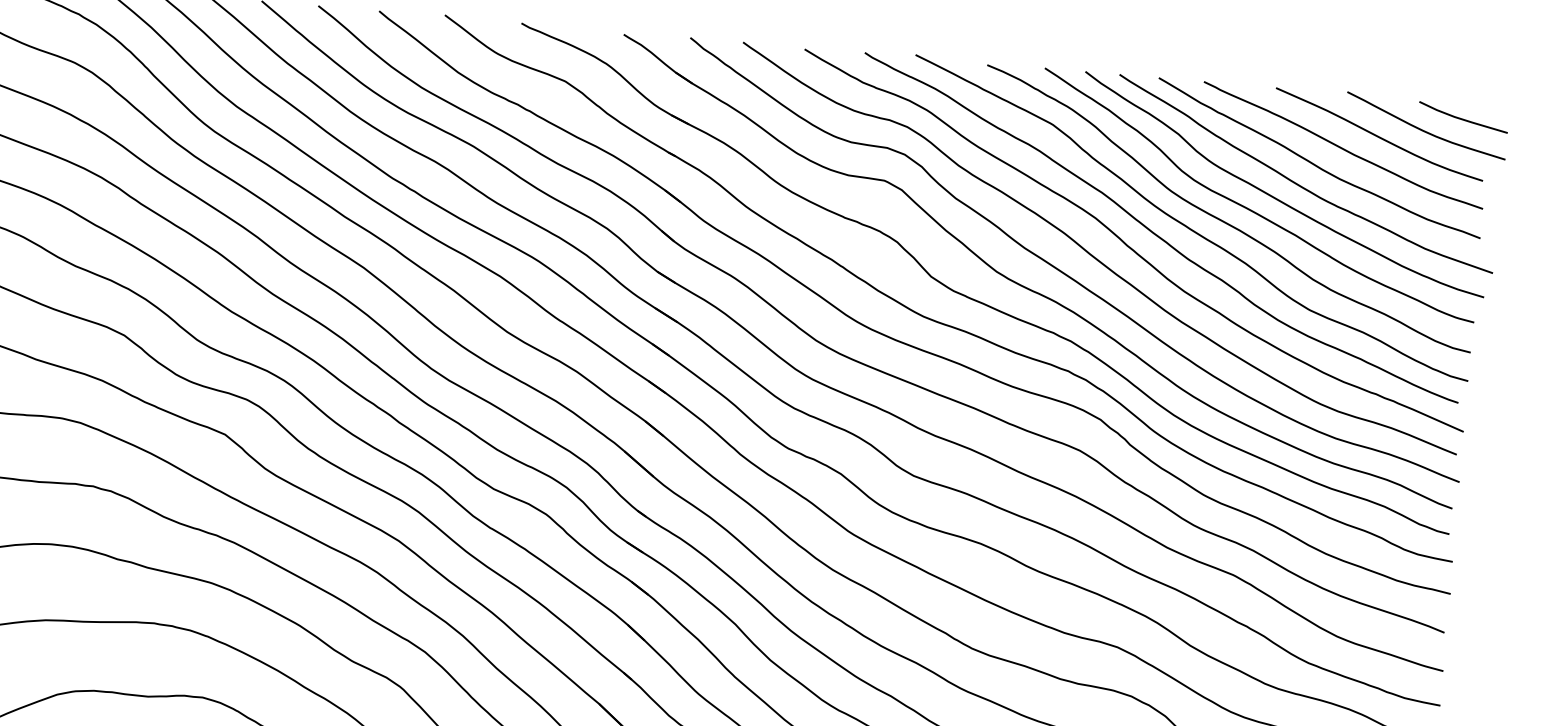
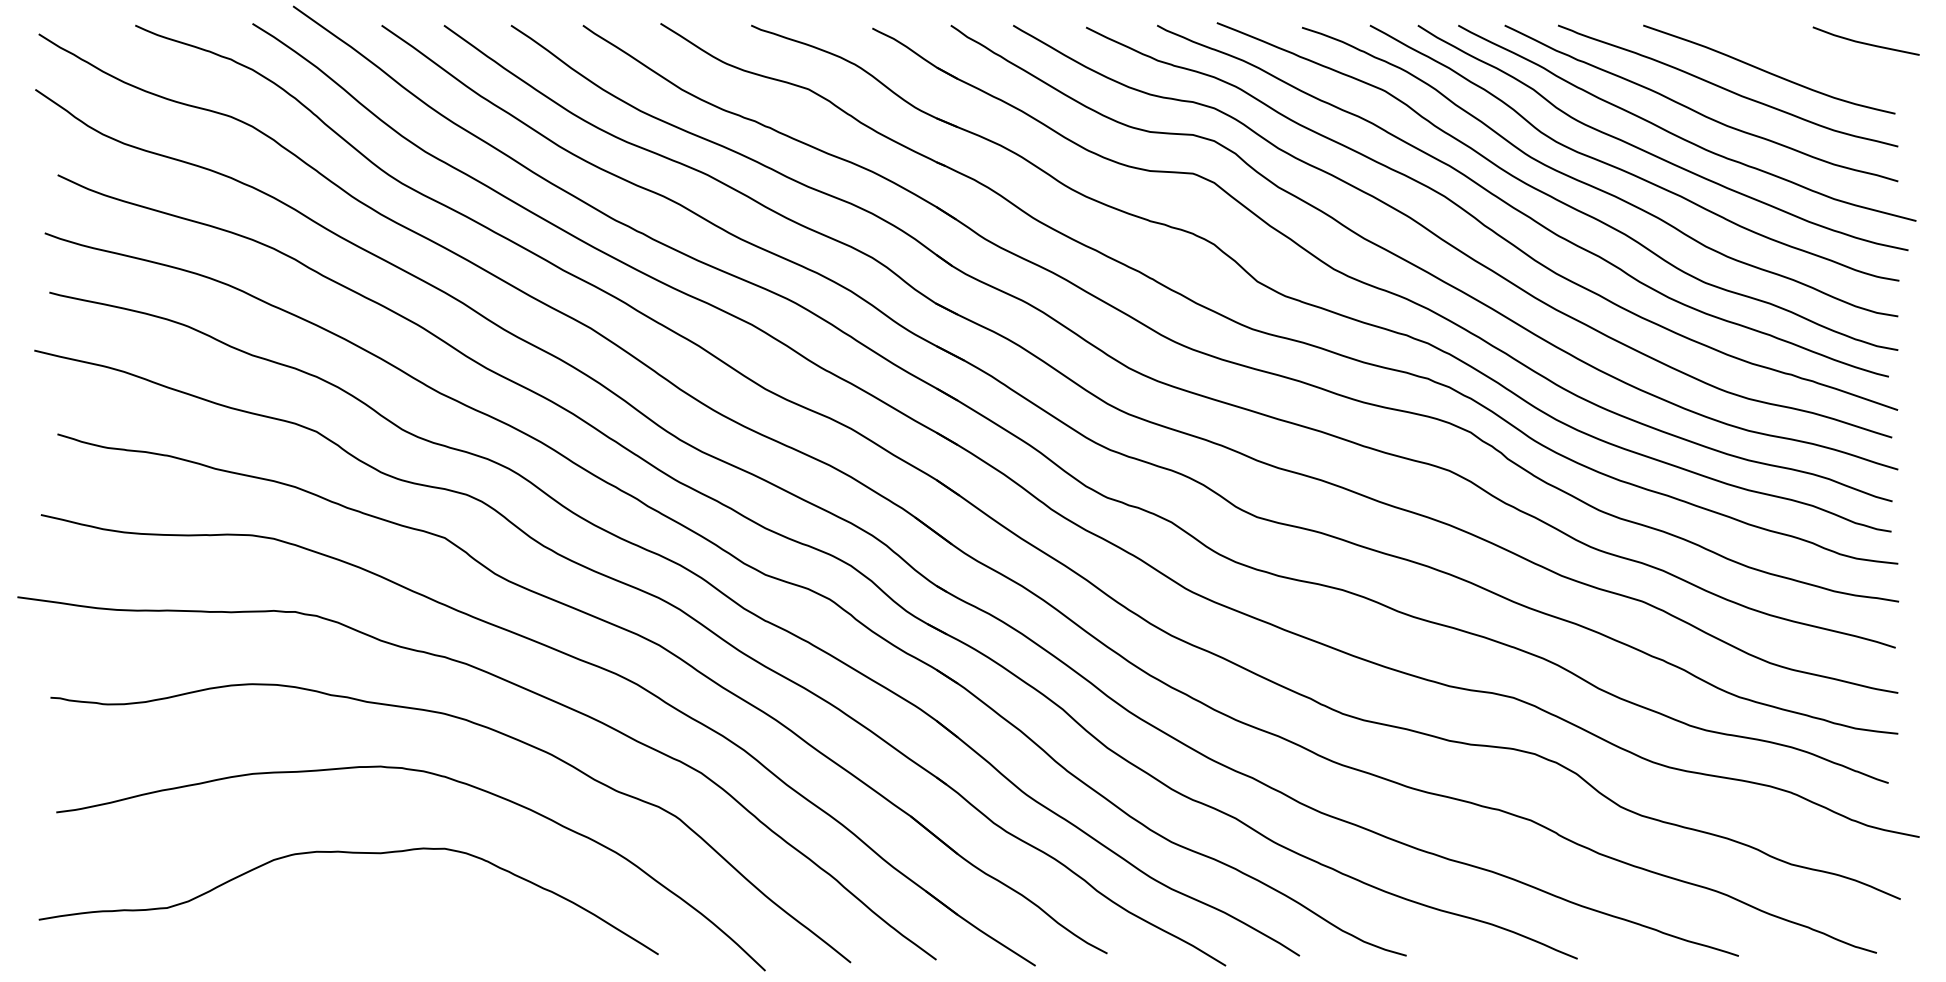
curve: (1425, 130) -> (1822, 60), removed

